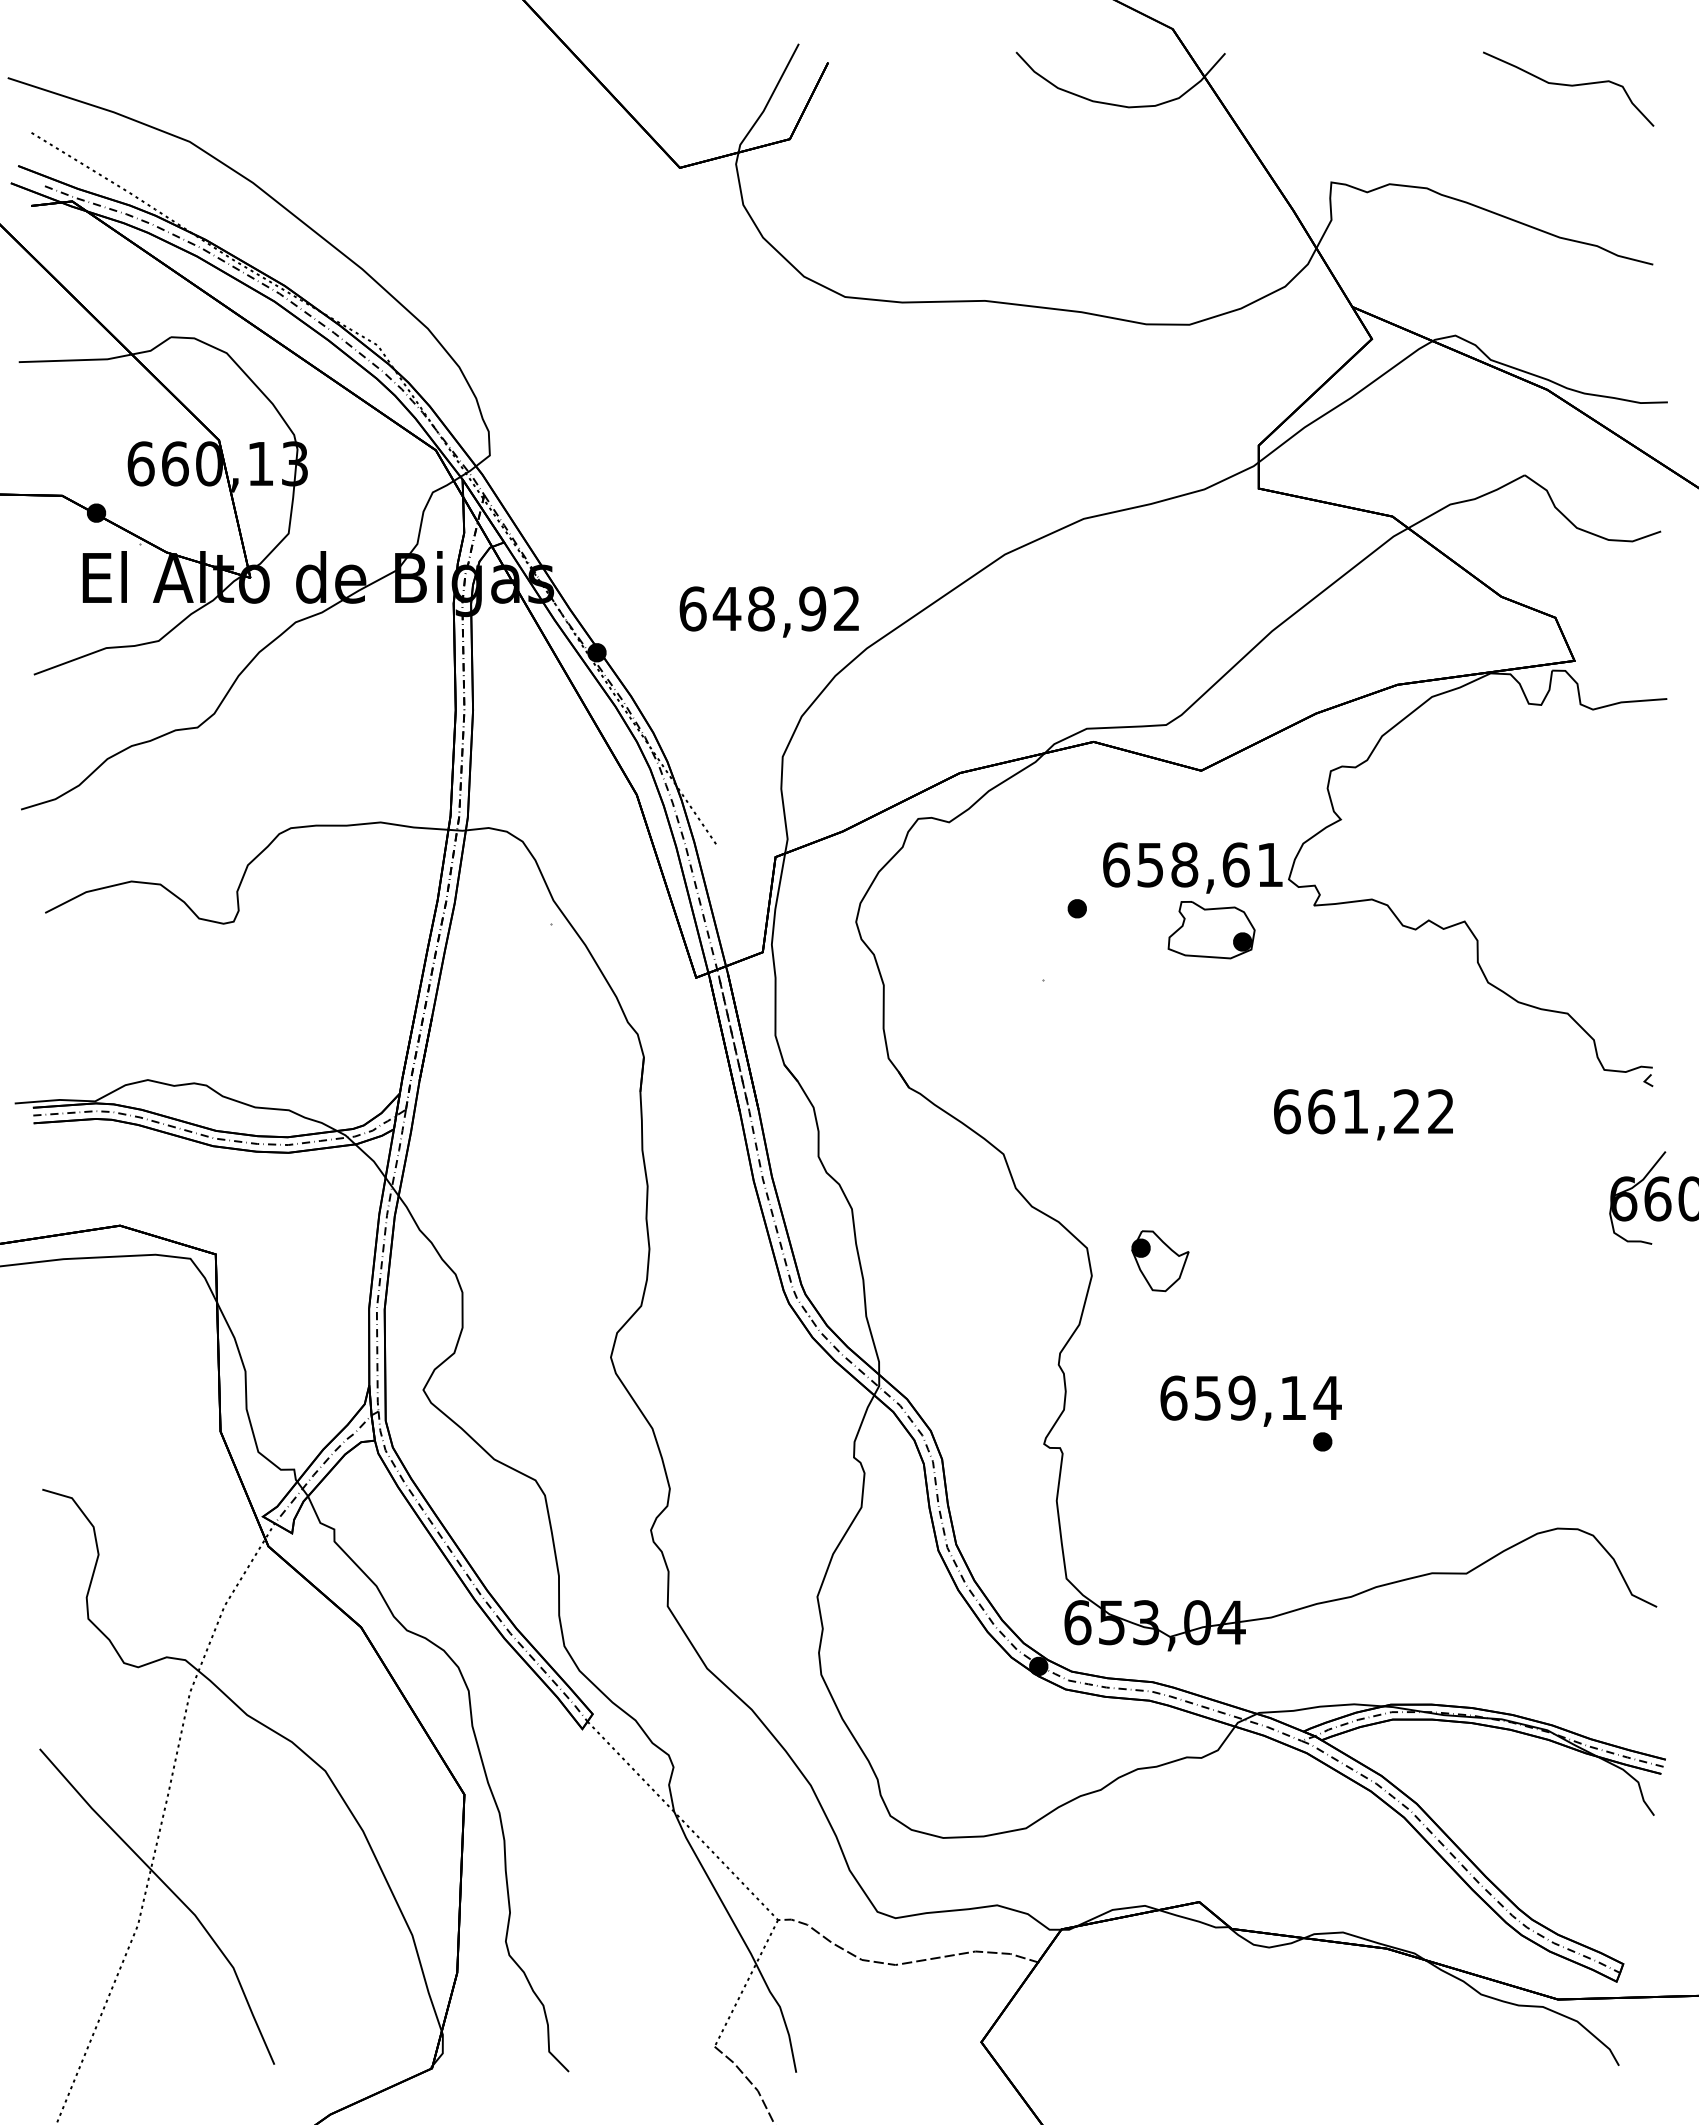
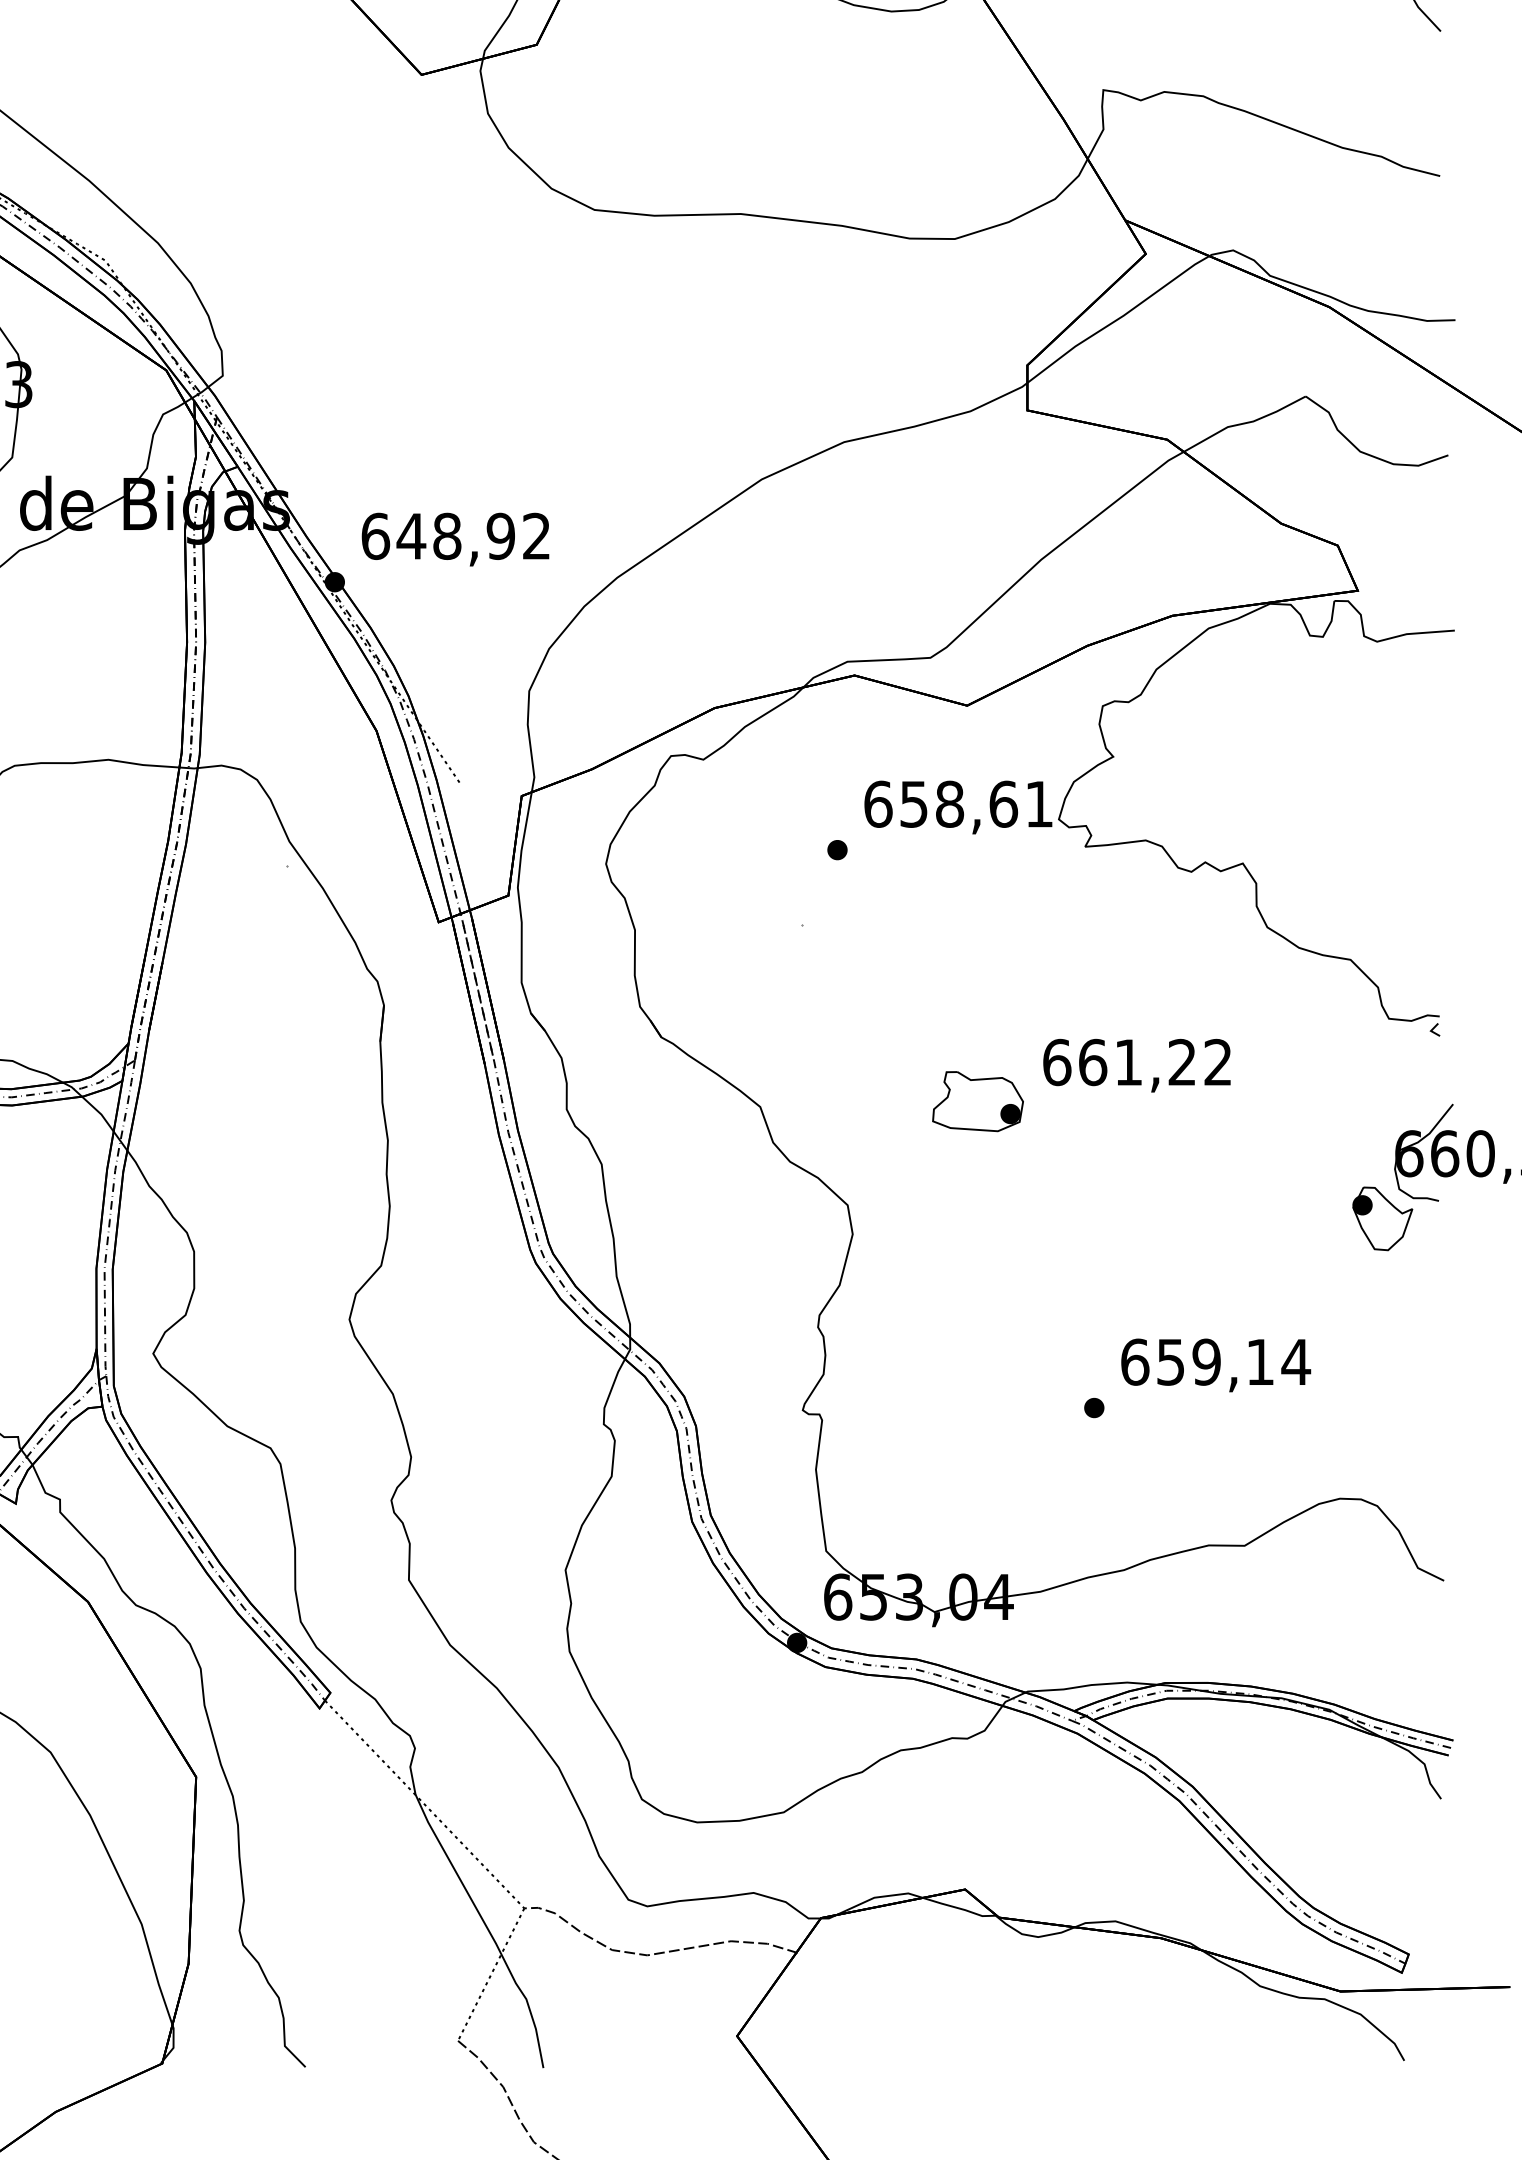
text: (768, 611) -> (454, 539), moved
part: (1211, 930) -> (977, 1102), moved
part: (1160, 1261) -> (1382, 1219), moved
text: (1250, 1400) -> (1215, 1364), moved

